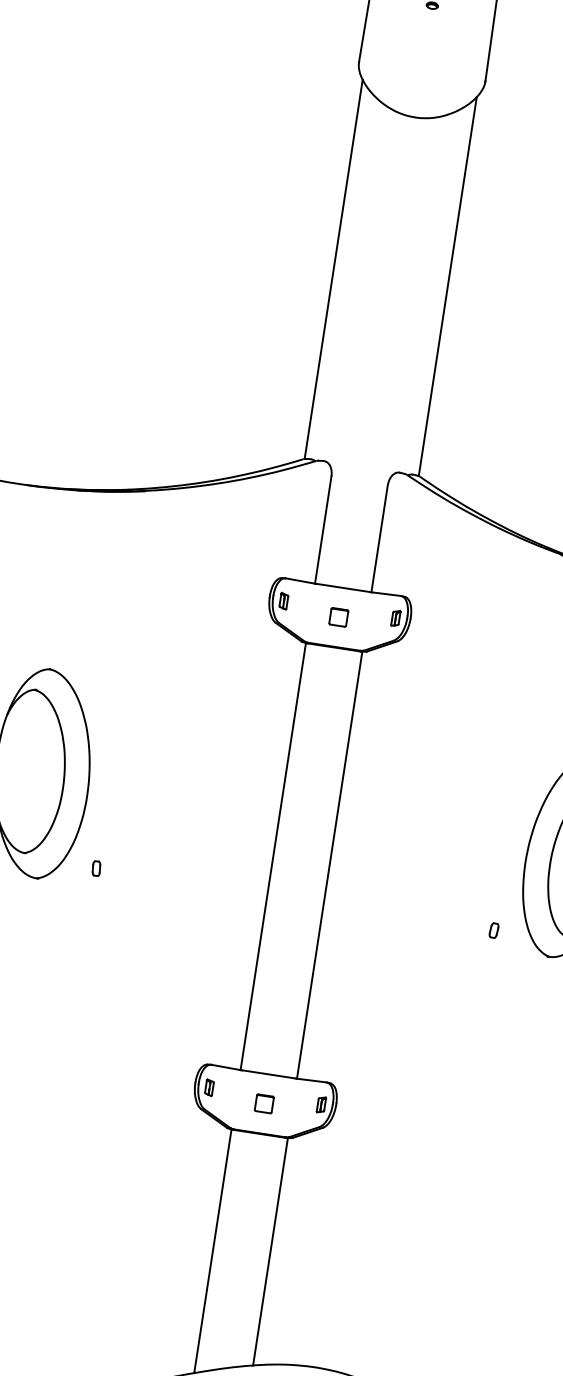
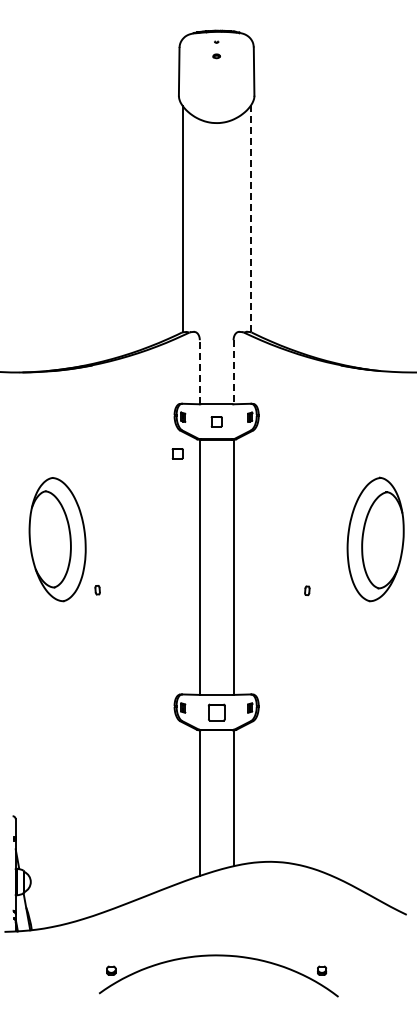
line: (447, 285) -> (250, 218), solid -> dashed
line: (322, 528) -> (199, 371), solid -> dashed
line: (379, 539) -> (233, 372), solid -> dashed
part: (265, 660) -> (177, 453), added
part: (494, 930) -> (307, 590), moved
part: (264, 1103) -> (216, 712), size x1.6

